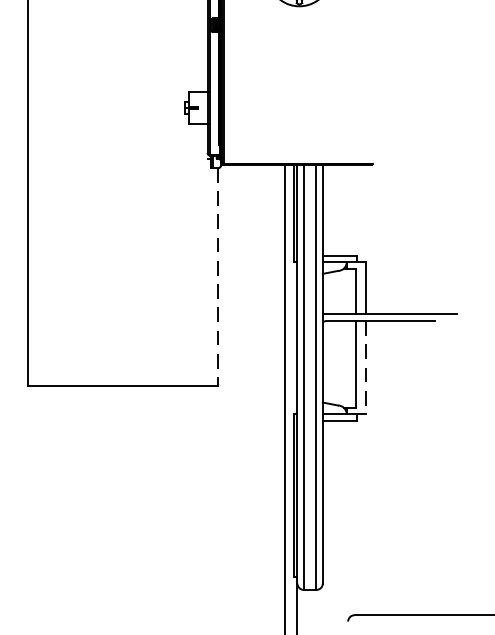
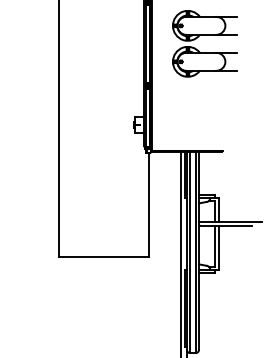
line: (218, 276) -> (149, 204), dashed -> solid
line: (366, 369) -> (219, 248), dashed -> solid

